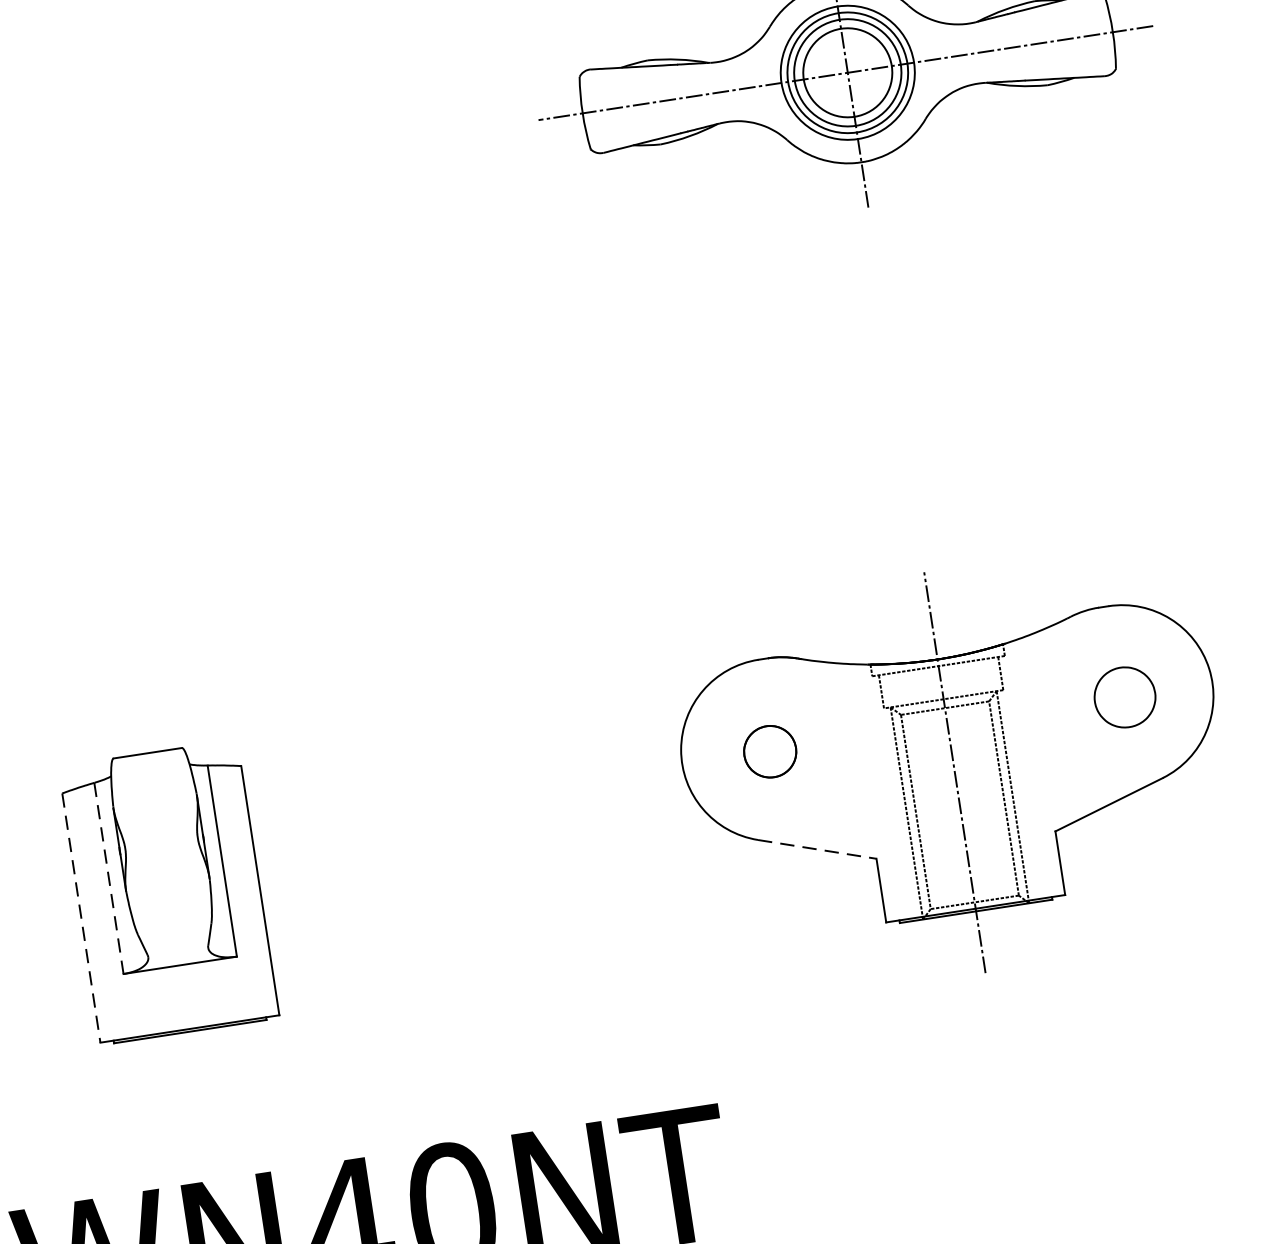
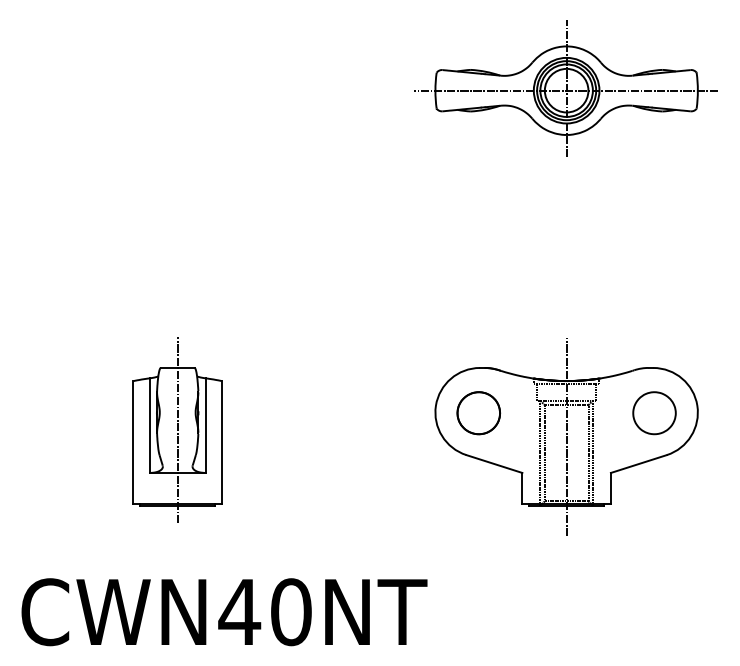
part: (1125, 697) -> (654, 413), size x1.43
part: (769, 752) -> (478, 413), size x1.67
line: (817, 850) -> (494, 464), dashed -> solid
line: (166, 877) -> (177, 429), added
line: (108, 880) -> (149, 426), dashed -> solid
line: (81, 917) -> (133, 442), dashed -> solid

